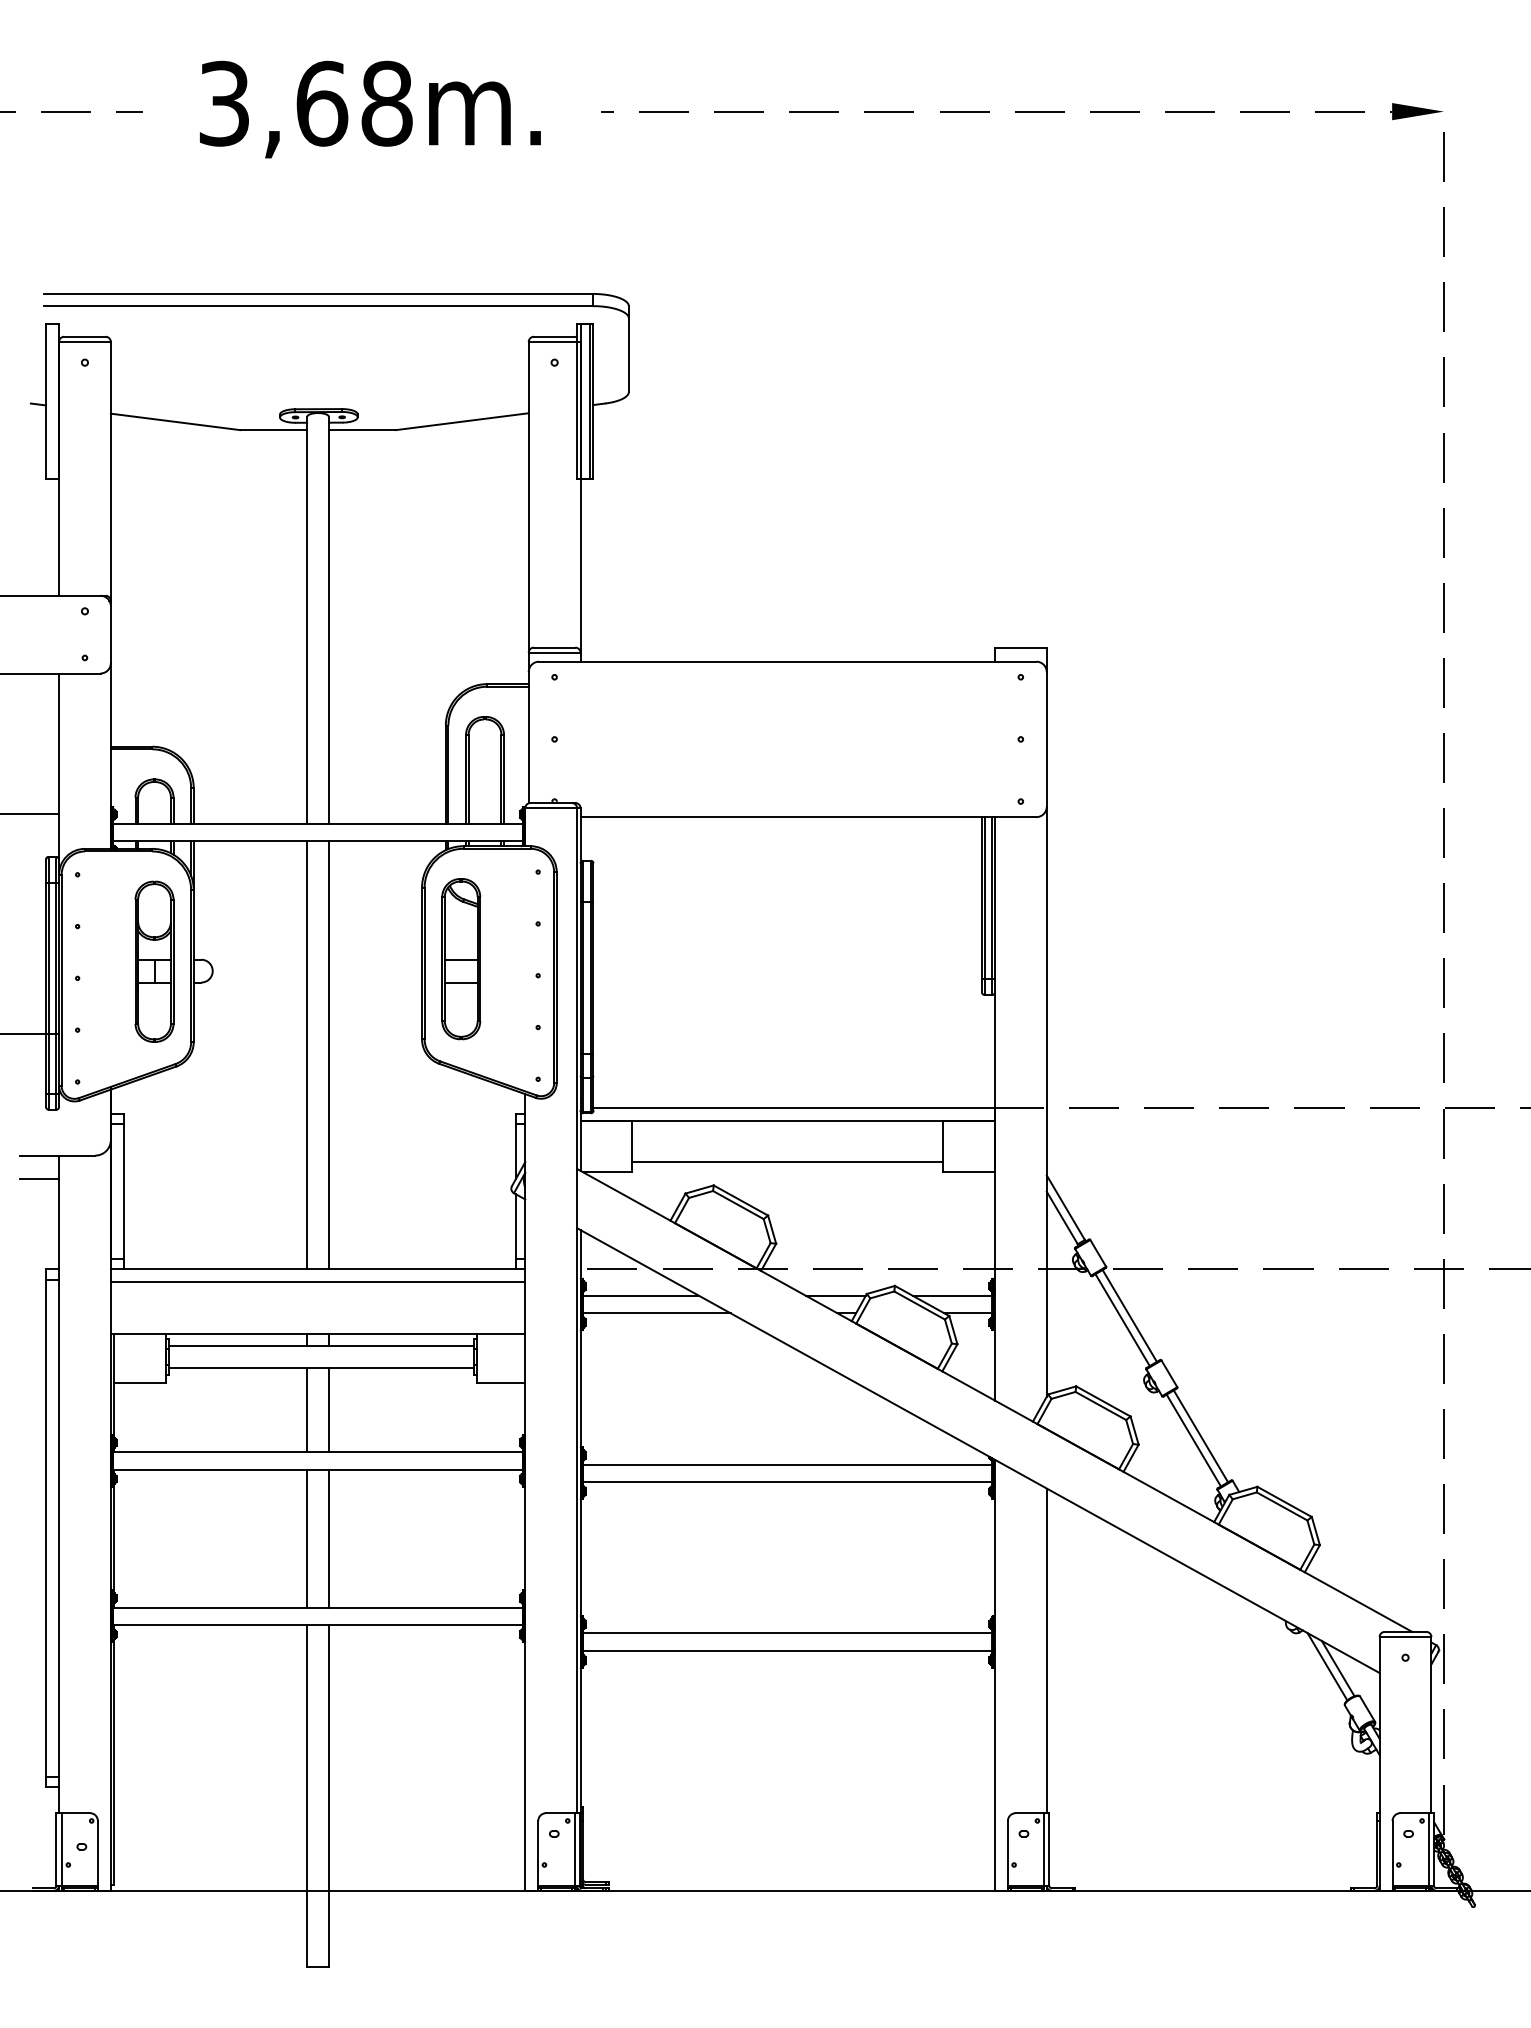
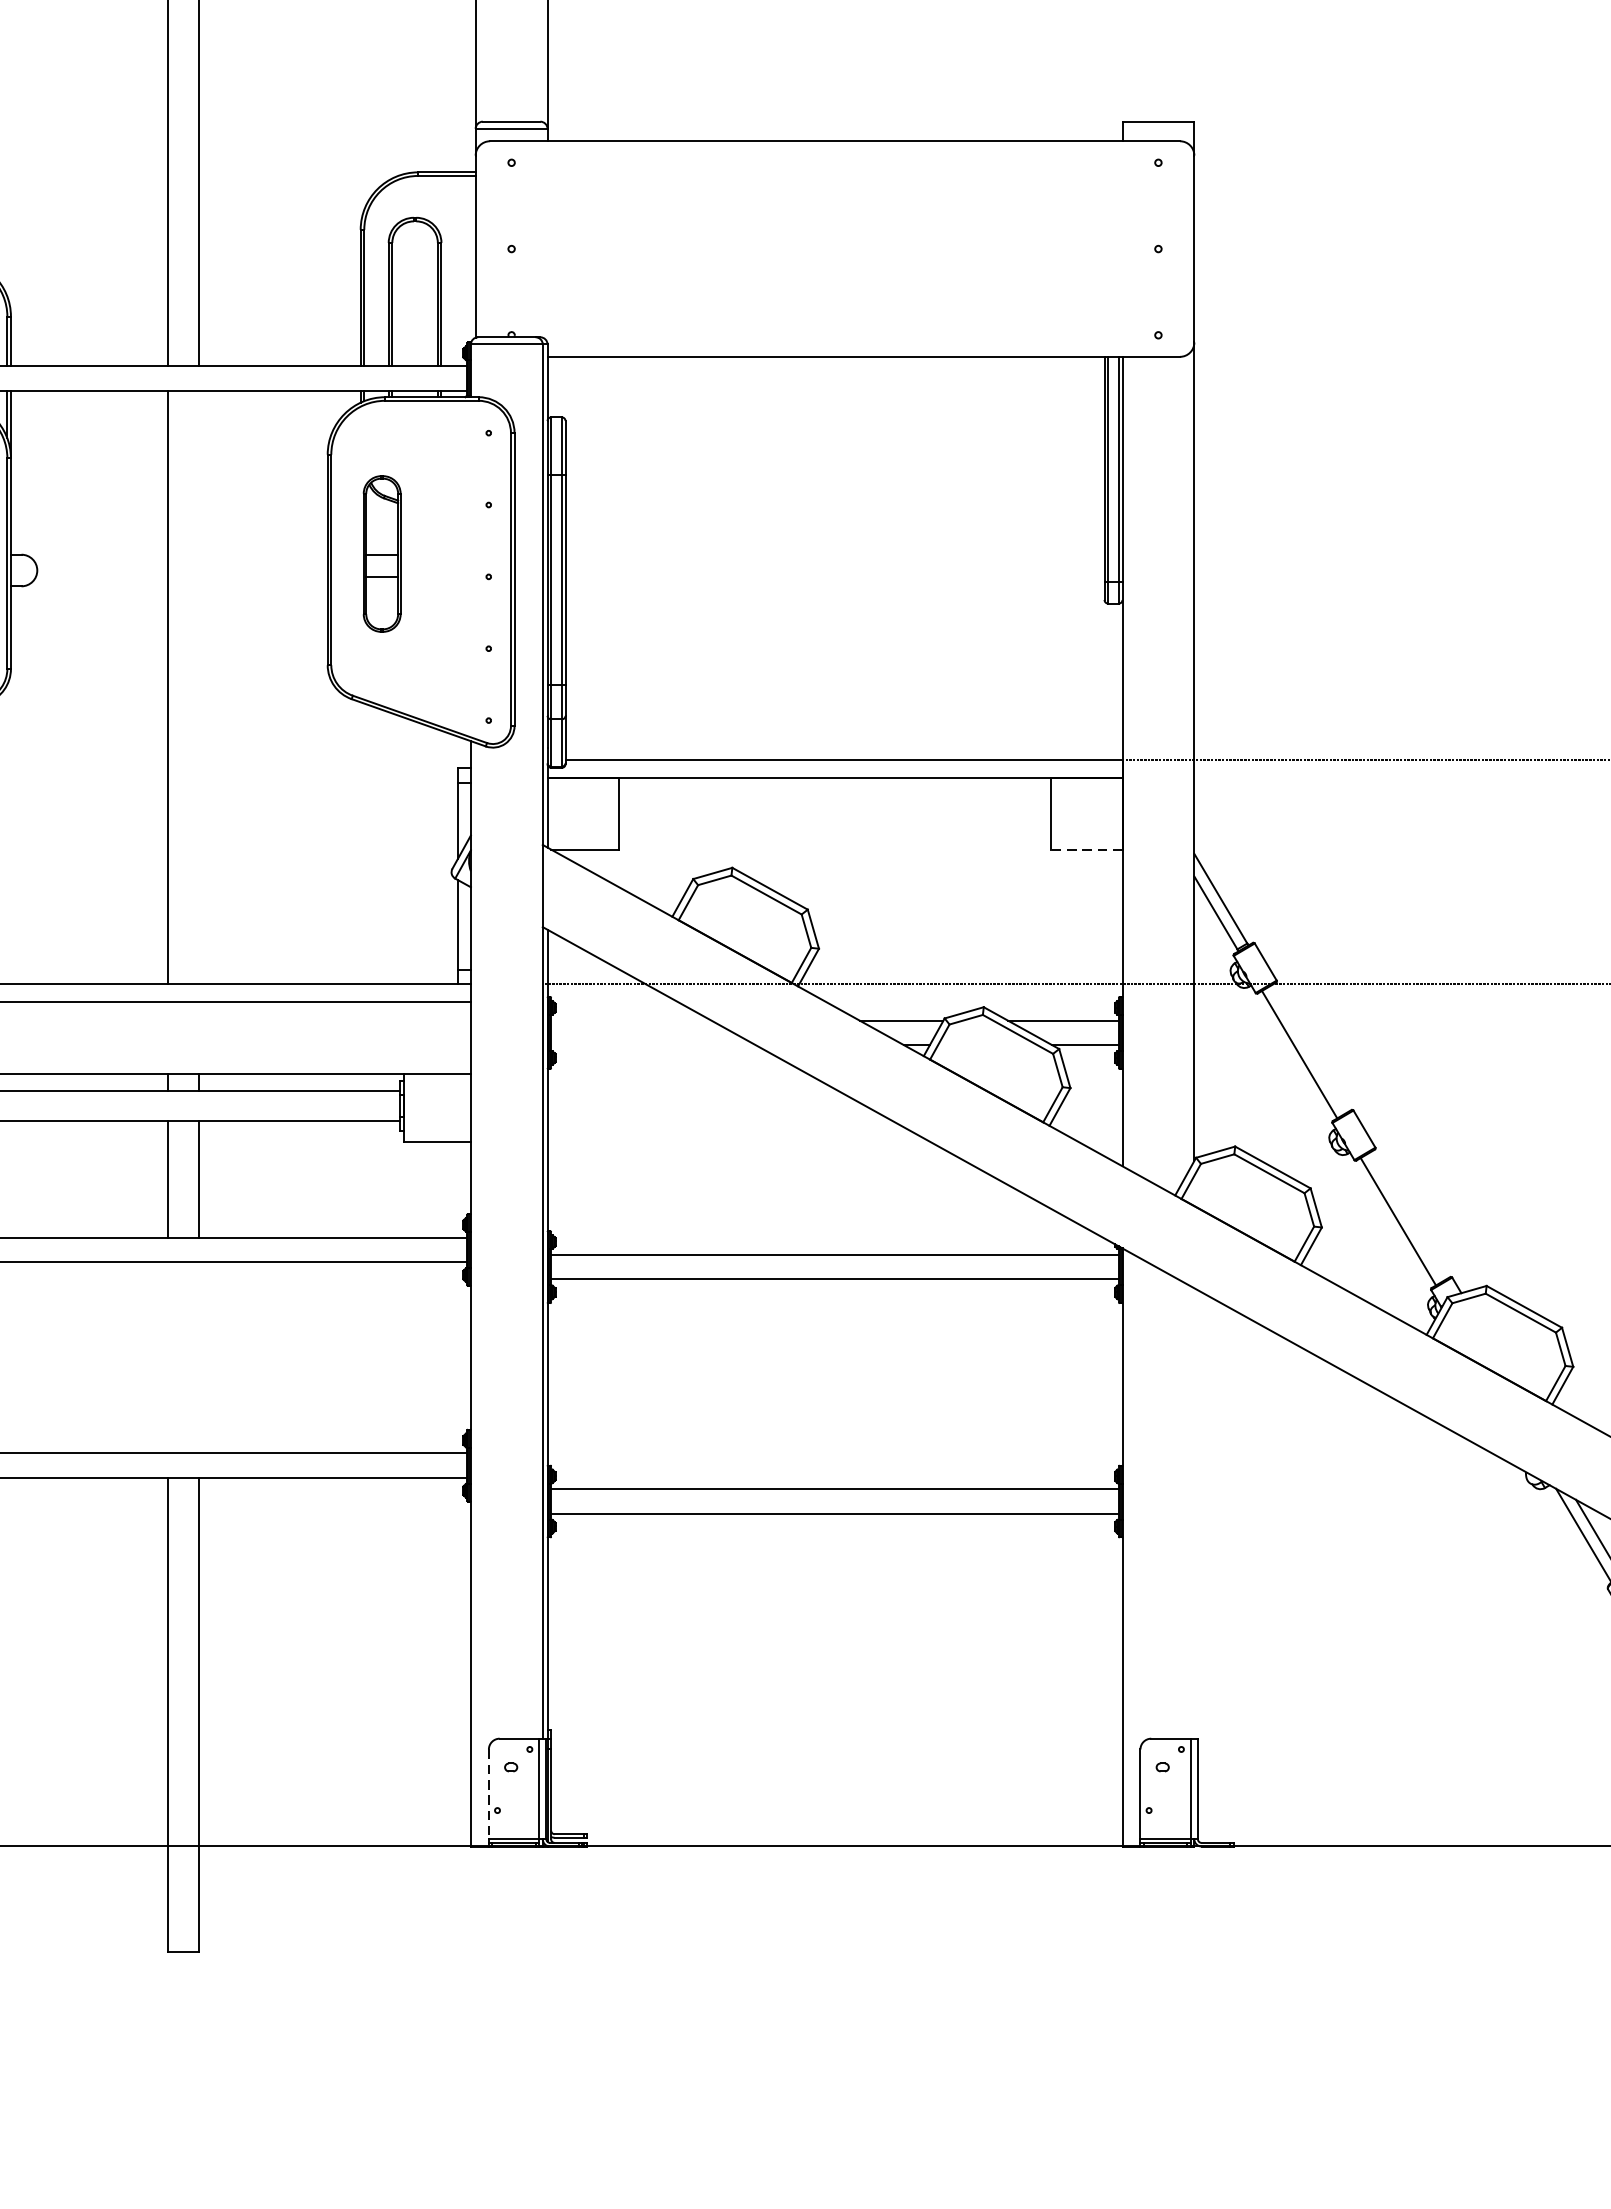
part: (461, 959) -> (382, 554), size x0.7
line: (329, 1055) -> (199, 687), removed
line: (787, 1161) -> (834, 834), removed
line: (969, 1172) -> (1087, 849), solid -> dashed
line: (640, 1295) -> (630, 1020), removed
line: (656, 1313) -> (652, 1045), removed
line: (1129, 1315) -> (1309, 1048), removed
line: (1200, 1436) -> (1407, 1216), removed
line: (307, 1538) -> (168, 1357), removed
line: (329, 1538) -> (199, 1357), removed
line: (1046, 1650) -> (1193, 1513), removed
line: (538, 1853) -> (489, 1794), solid -> dashed

